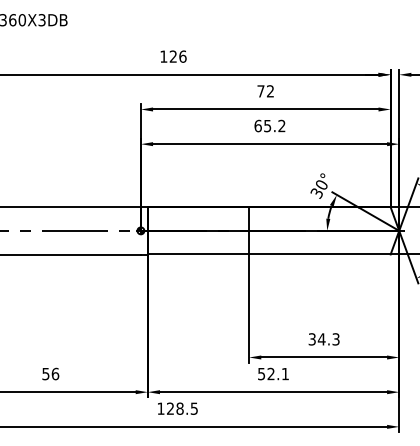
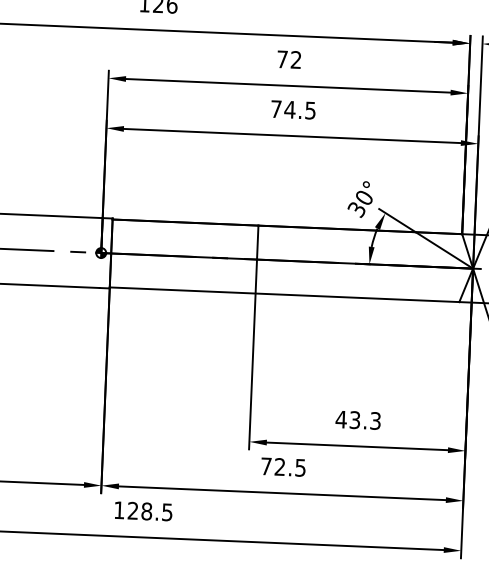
text: (269, 125) -> (292, 109), 65.2 -> 74.5
text: (316, 339) -> (347, 420), 34.3 -> 43.3
text: (273, 374) -> (283, 467), 52.1 -> 72.5

